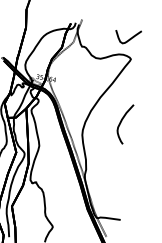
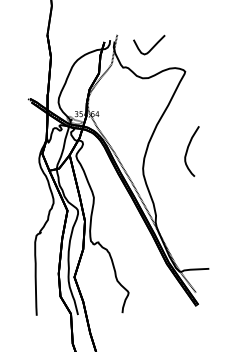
curve: (130, 38) -> (152, 46), moved

